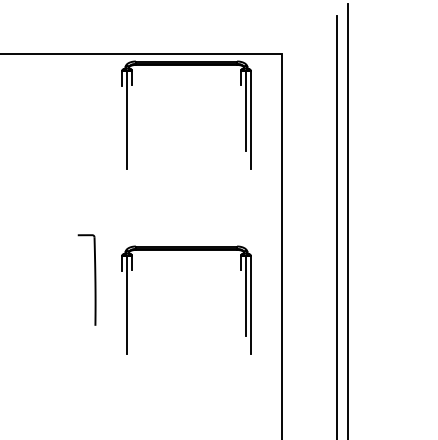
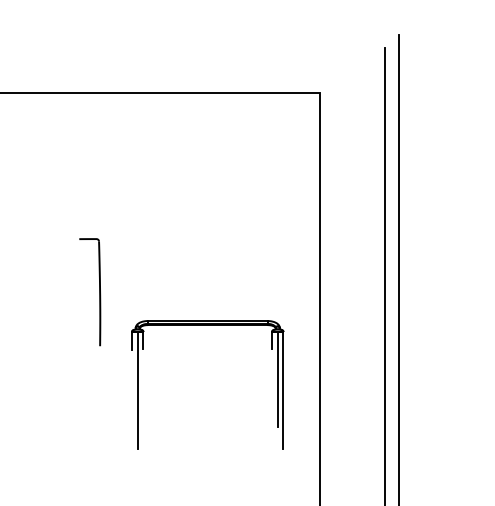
part: (186, 65) -> (207, 107), removed
part: (94, 279) -> (99, 291), moved

